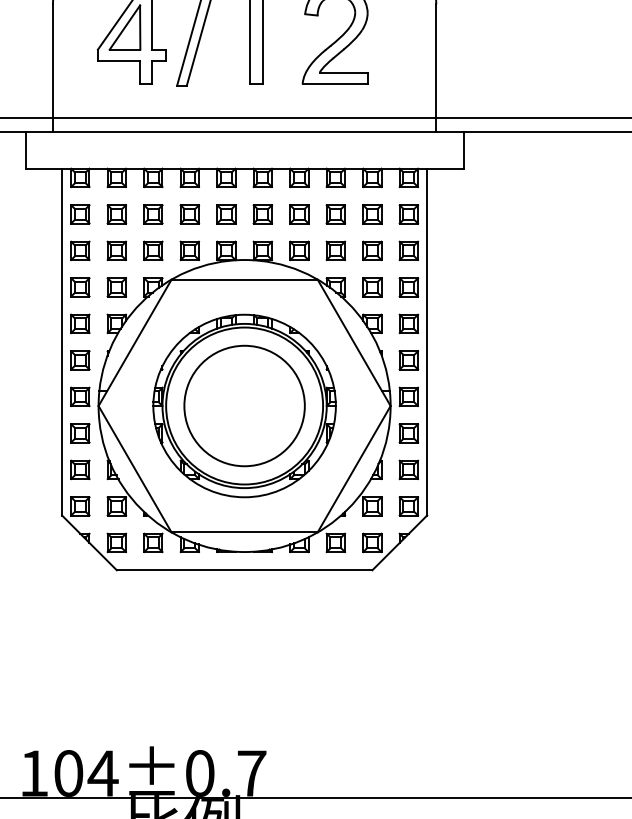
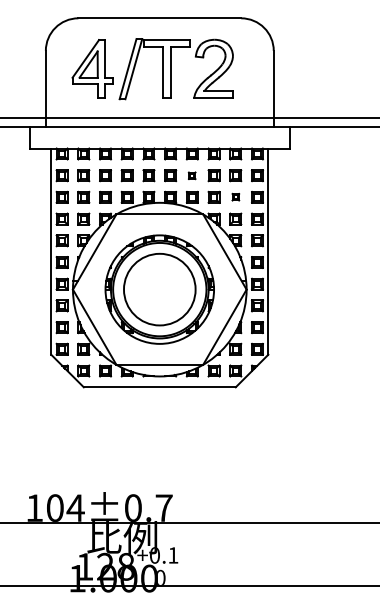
part: (297, 214) -> (191, 175), size x0.6
part: (371, 249) -> (235, 196), size x0.6

